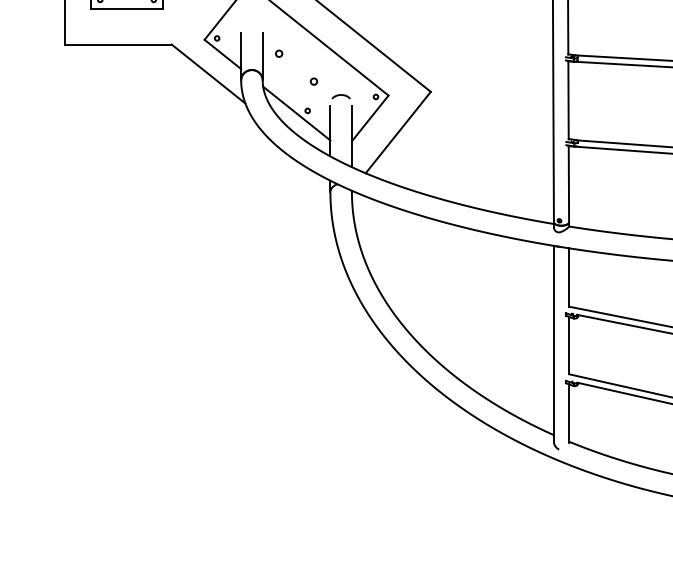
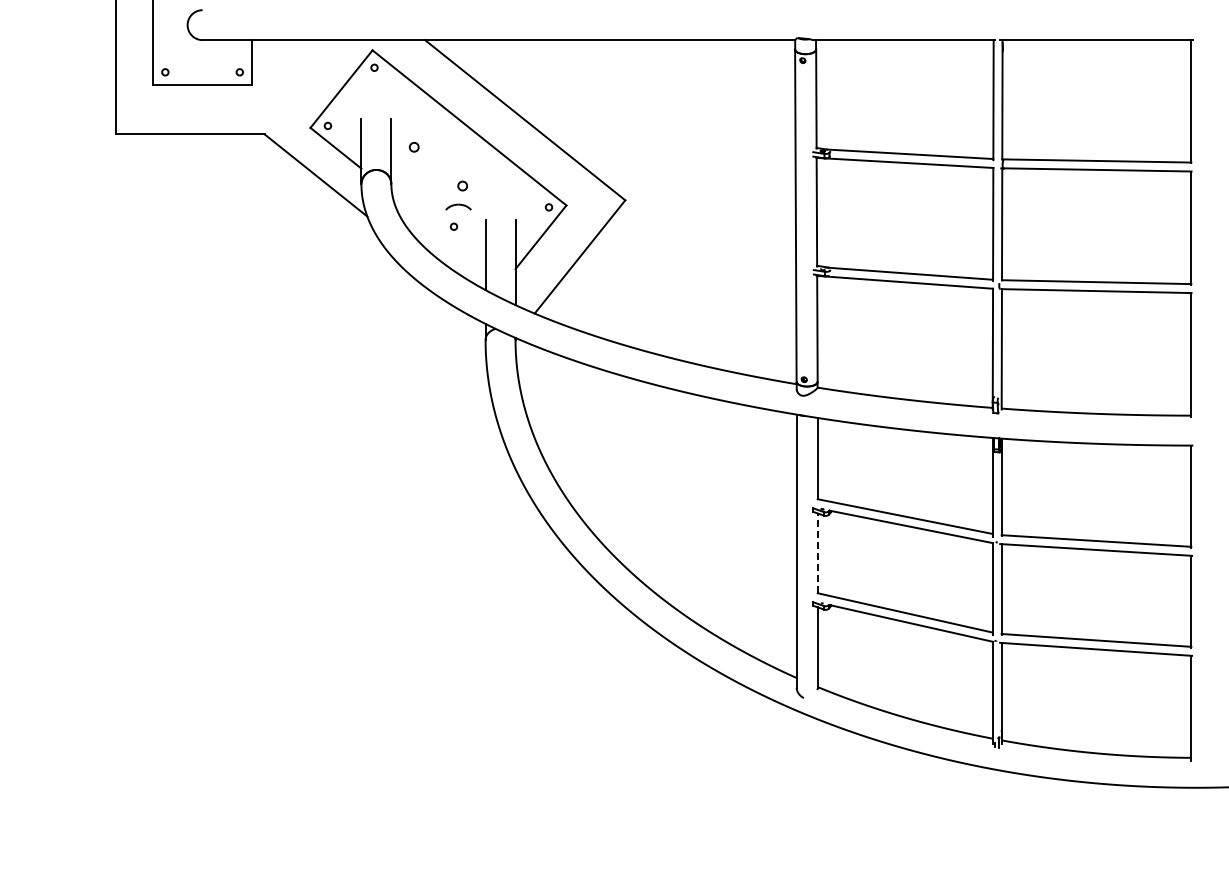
part: (341, 96) -> (458, 206), moved
line: (296, 113) -> (438, 230), removed
line: (568, 345) -> (817, 553), solid -> dashed

